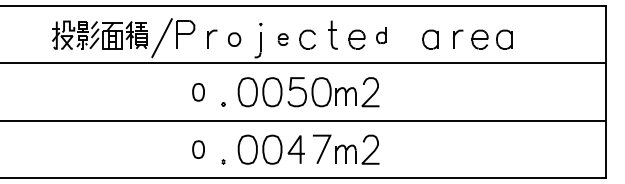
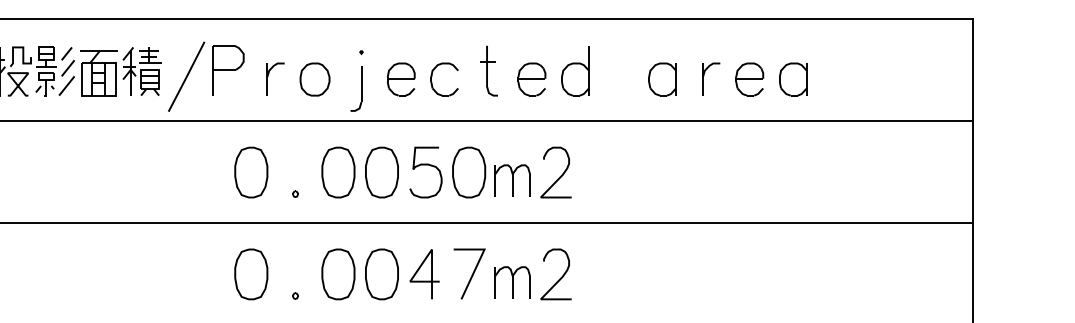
part: (381, 35) -> (575, 72), size x1.67
part: (234, 39) -> (314, 79), size x1.43
part: (282, 39) -> (399, 79), size x1.67
part: (198, 92) -> (251, 173), size x1.67
part: (198, 149) -> (251, 274), size x1.67

